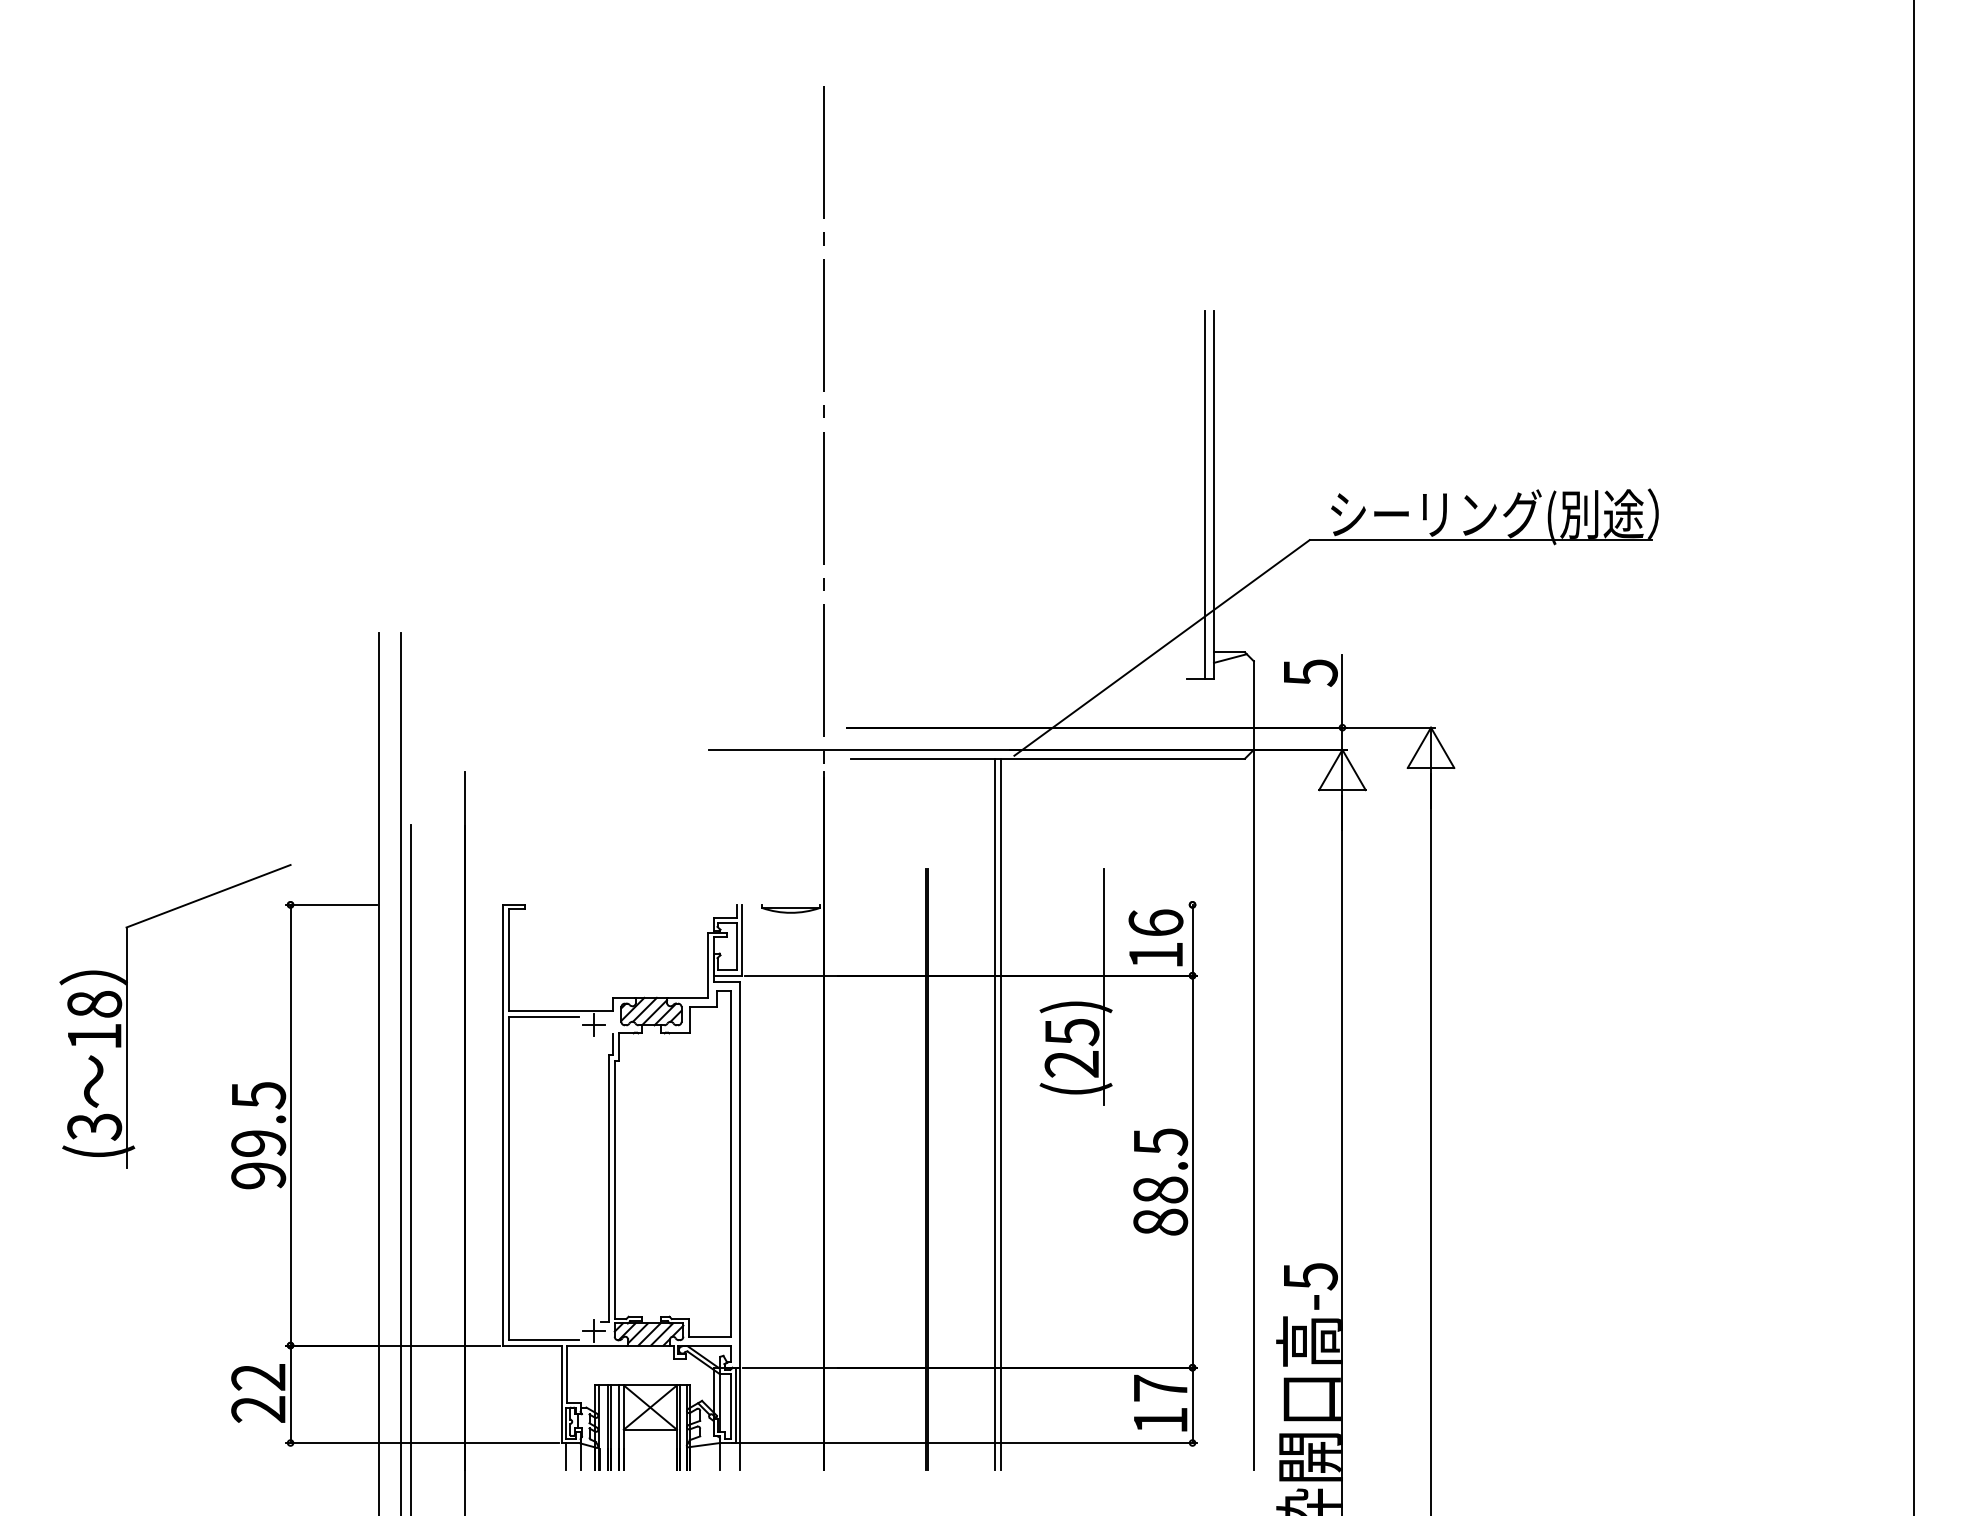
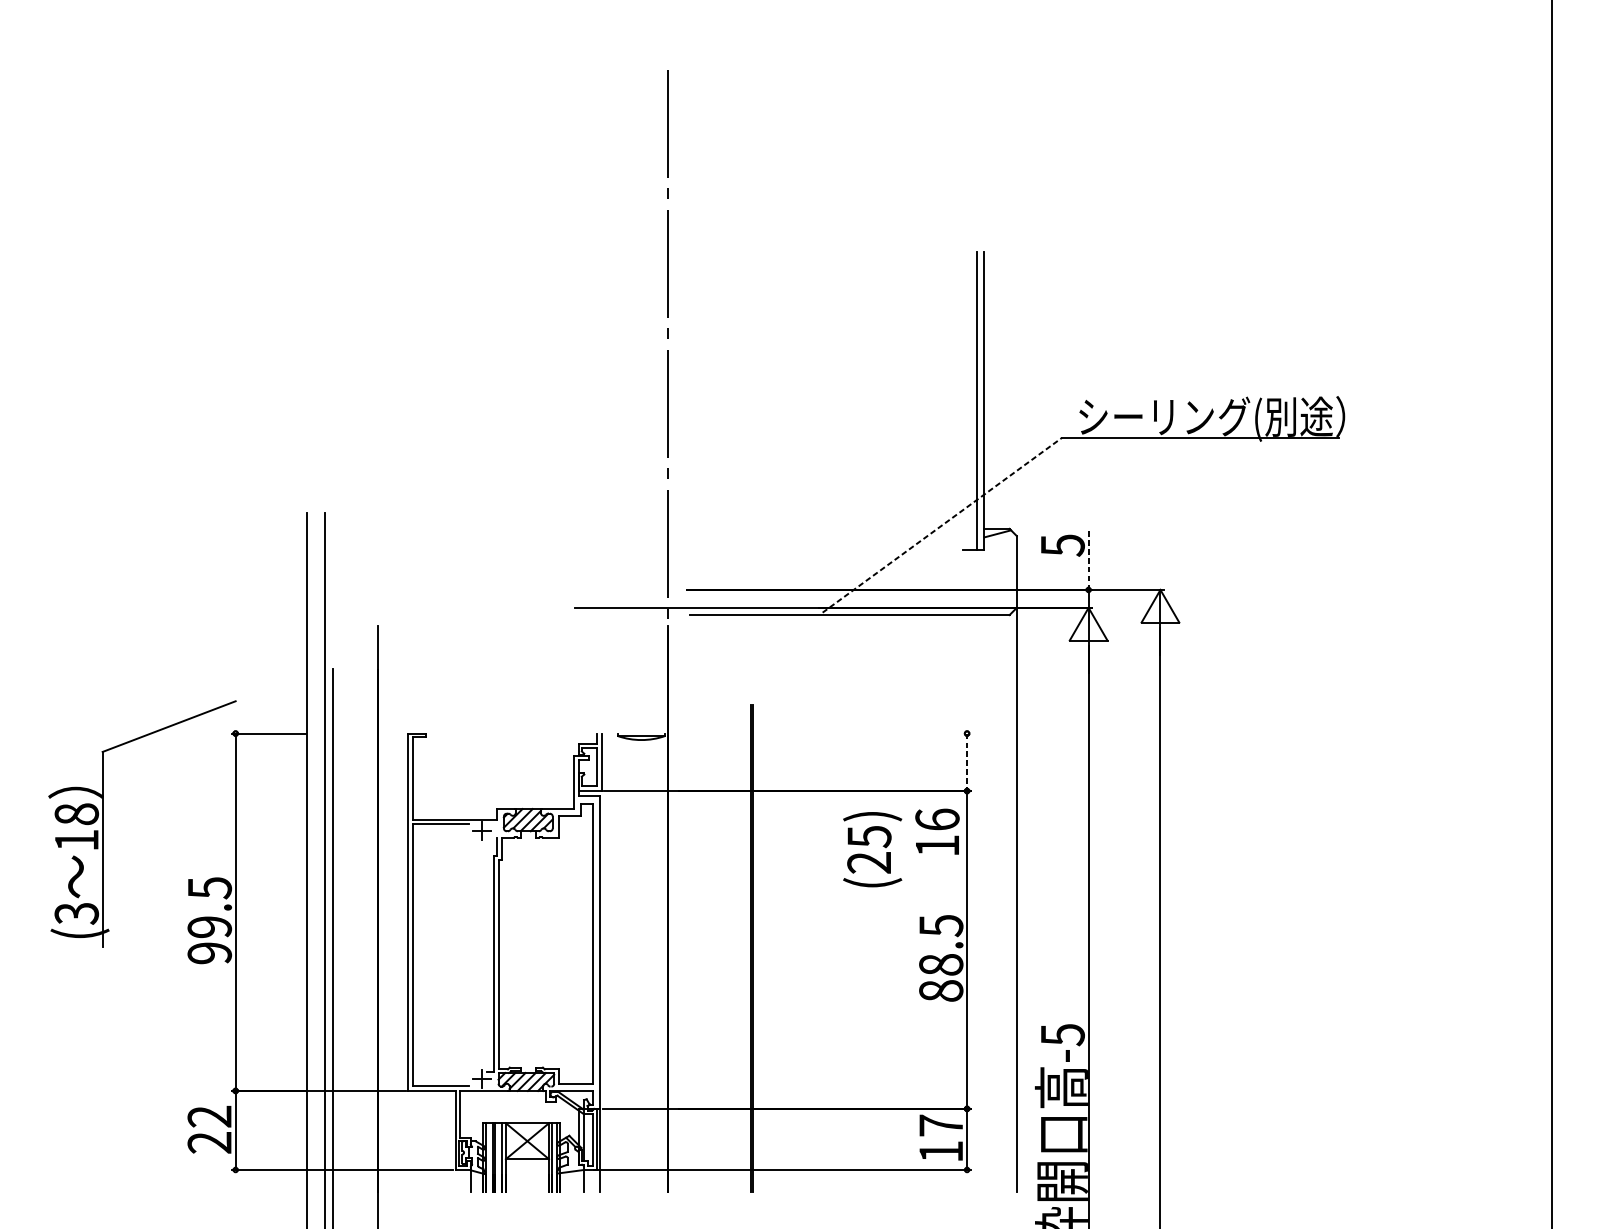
line: (1162, 647) -> (942, 524), solid -> dashed
line: (1342, 691) -> (1088, 560), solid -> dashed
text: (1155, 937) -> (937, 831), moved
line: (1192, 940) -> (967, 762), solid -> dashed
line: (1103, 987) -> (894, 800), removed
line: (994, 1114) -> (806, 903), removed
line: (1001, 1114) -> (812, 903), removed
line: (565, 1456) -> (458, 1180), removed

